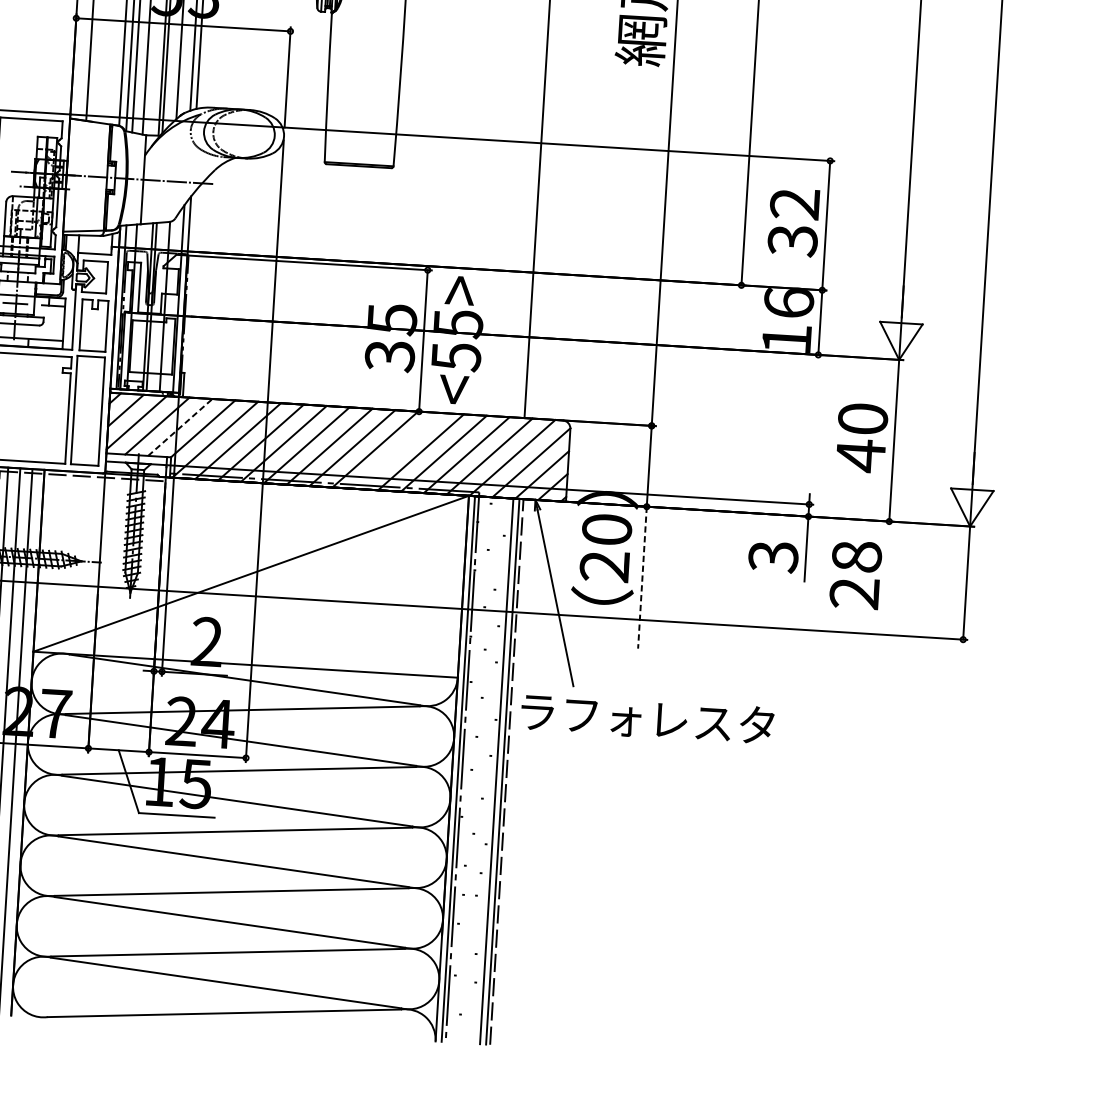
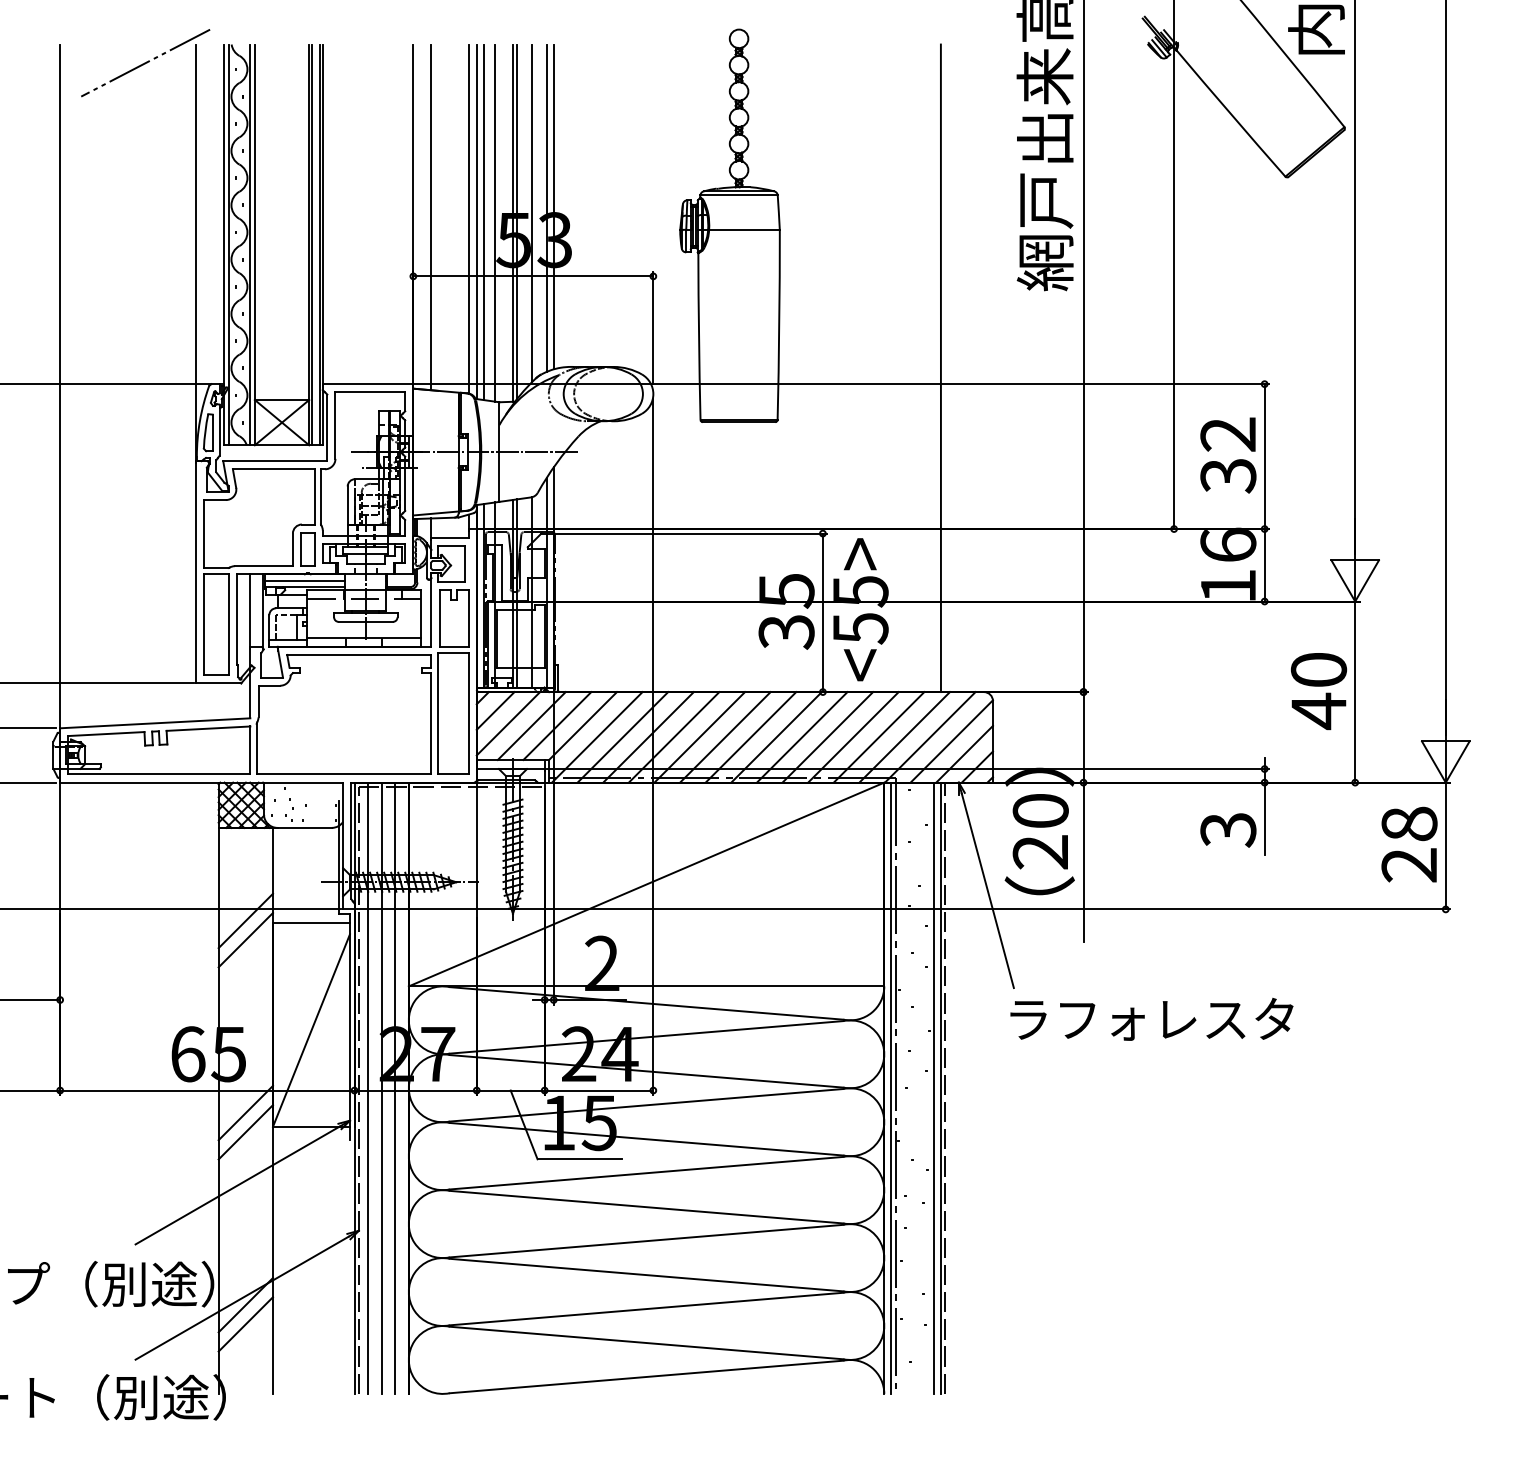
line: (180, 426) -> (557, 725), dashed -> solid
line: (397, 451) -> (801, 737), added
text: (855, 574) -> (1409, 844), moved
line: (642, 577) -> (1083, 862), dashed -> solid
text: (647, 718) -> (1151, 1018), moved

